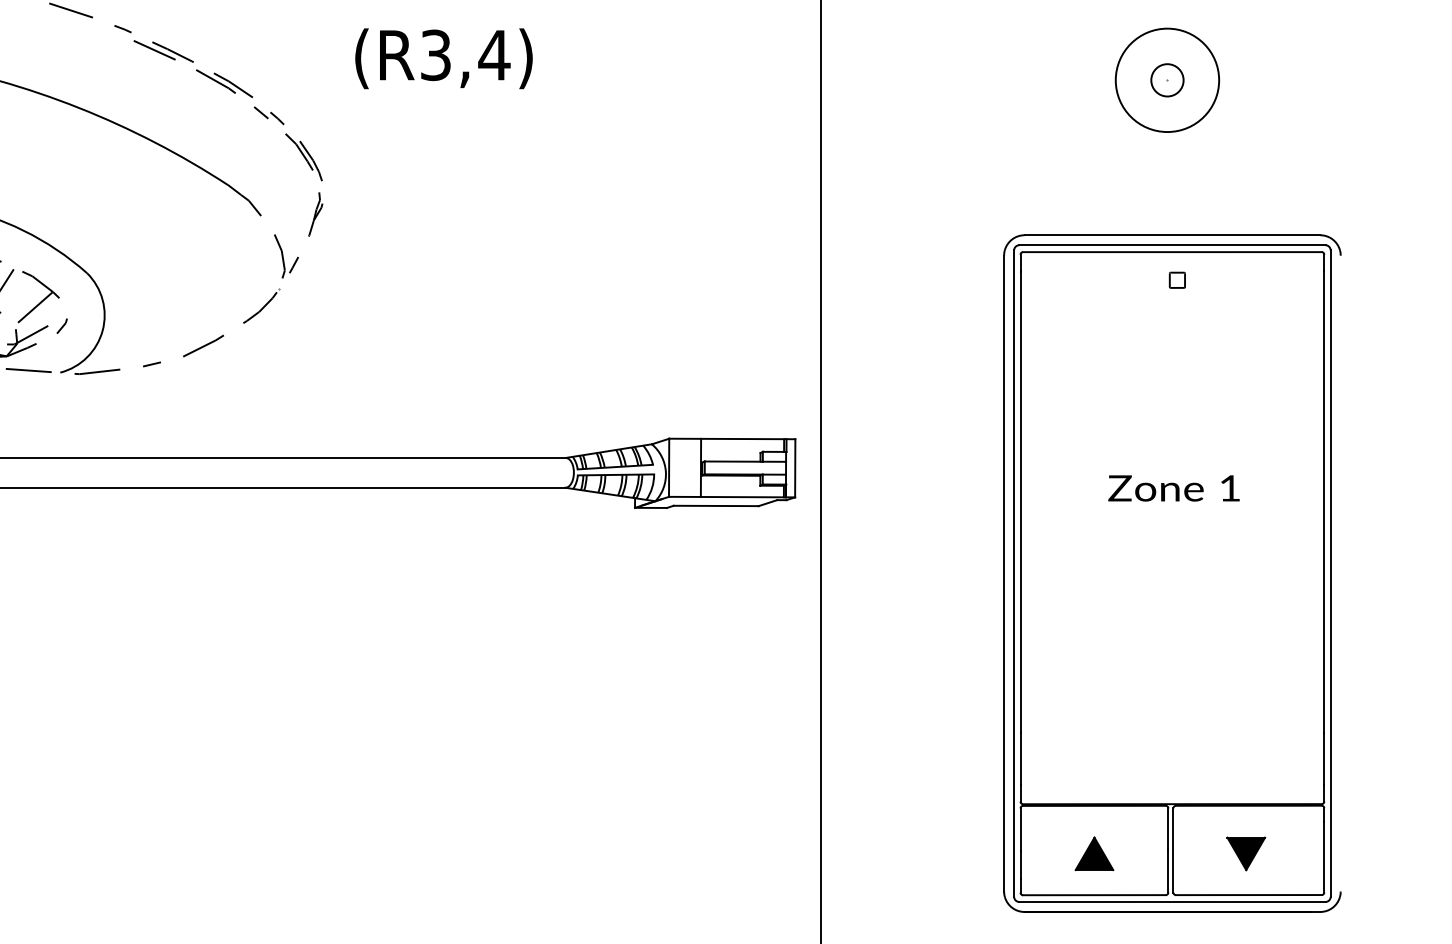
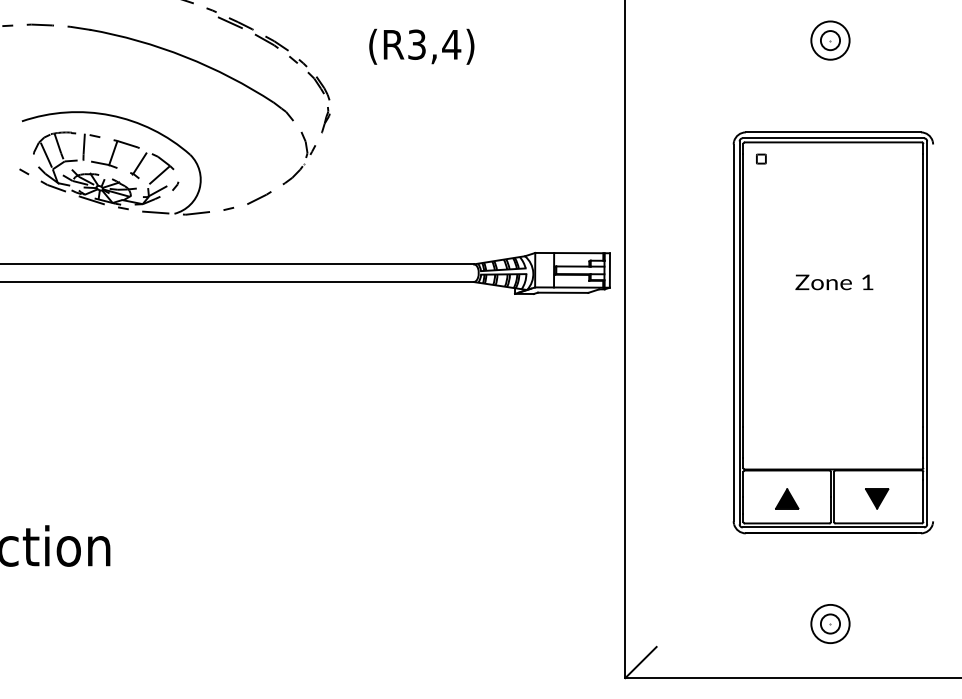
text: (443, 58) -> (421, 46), moved
circle: (1167, 80) -> (830, 40), size x0.62
part: (1177, 279) -> (761, 158), moved

